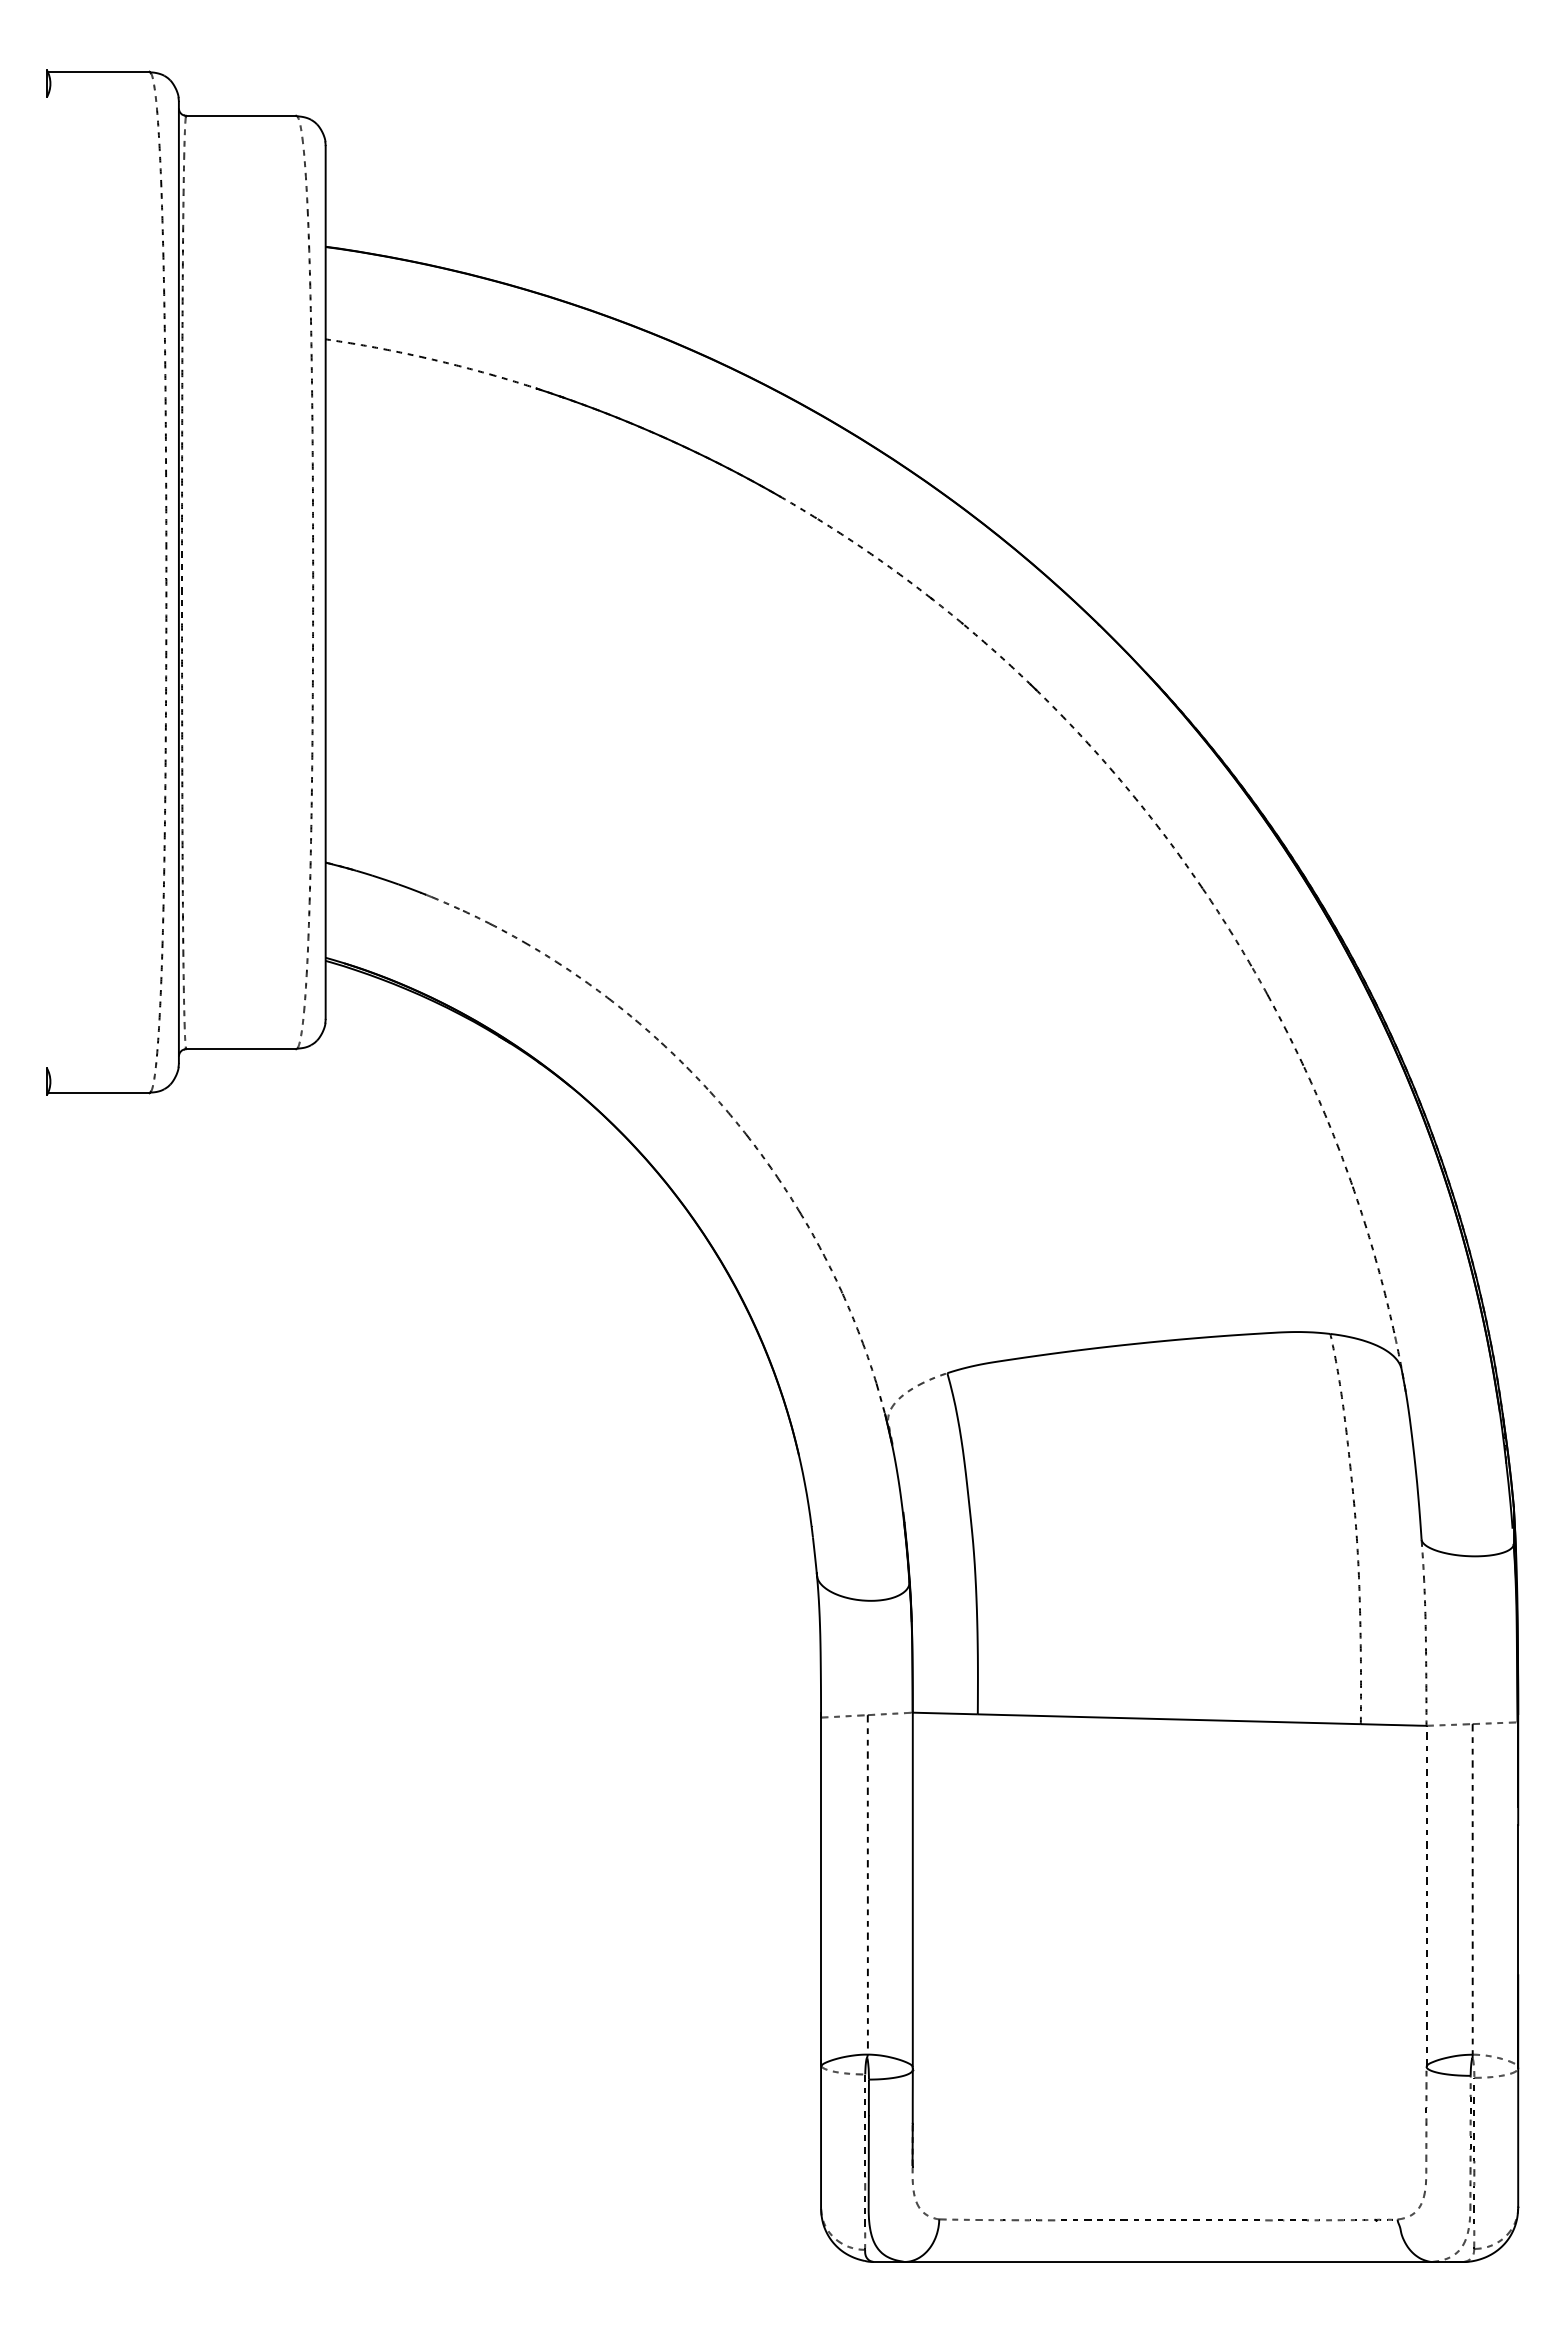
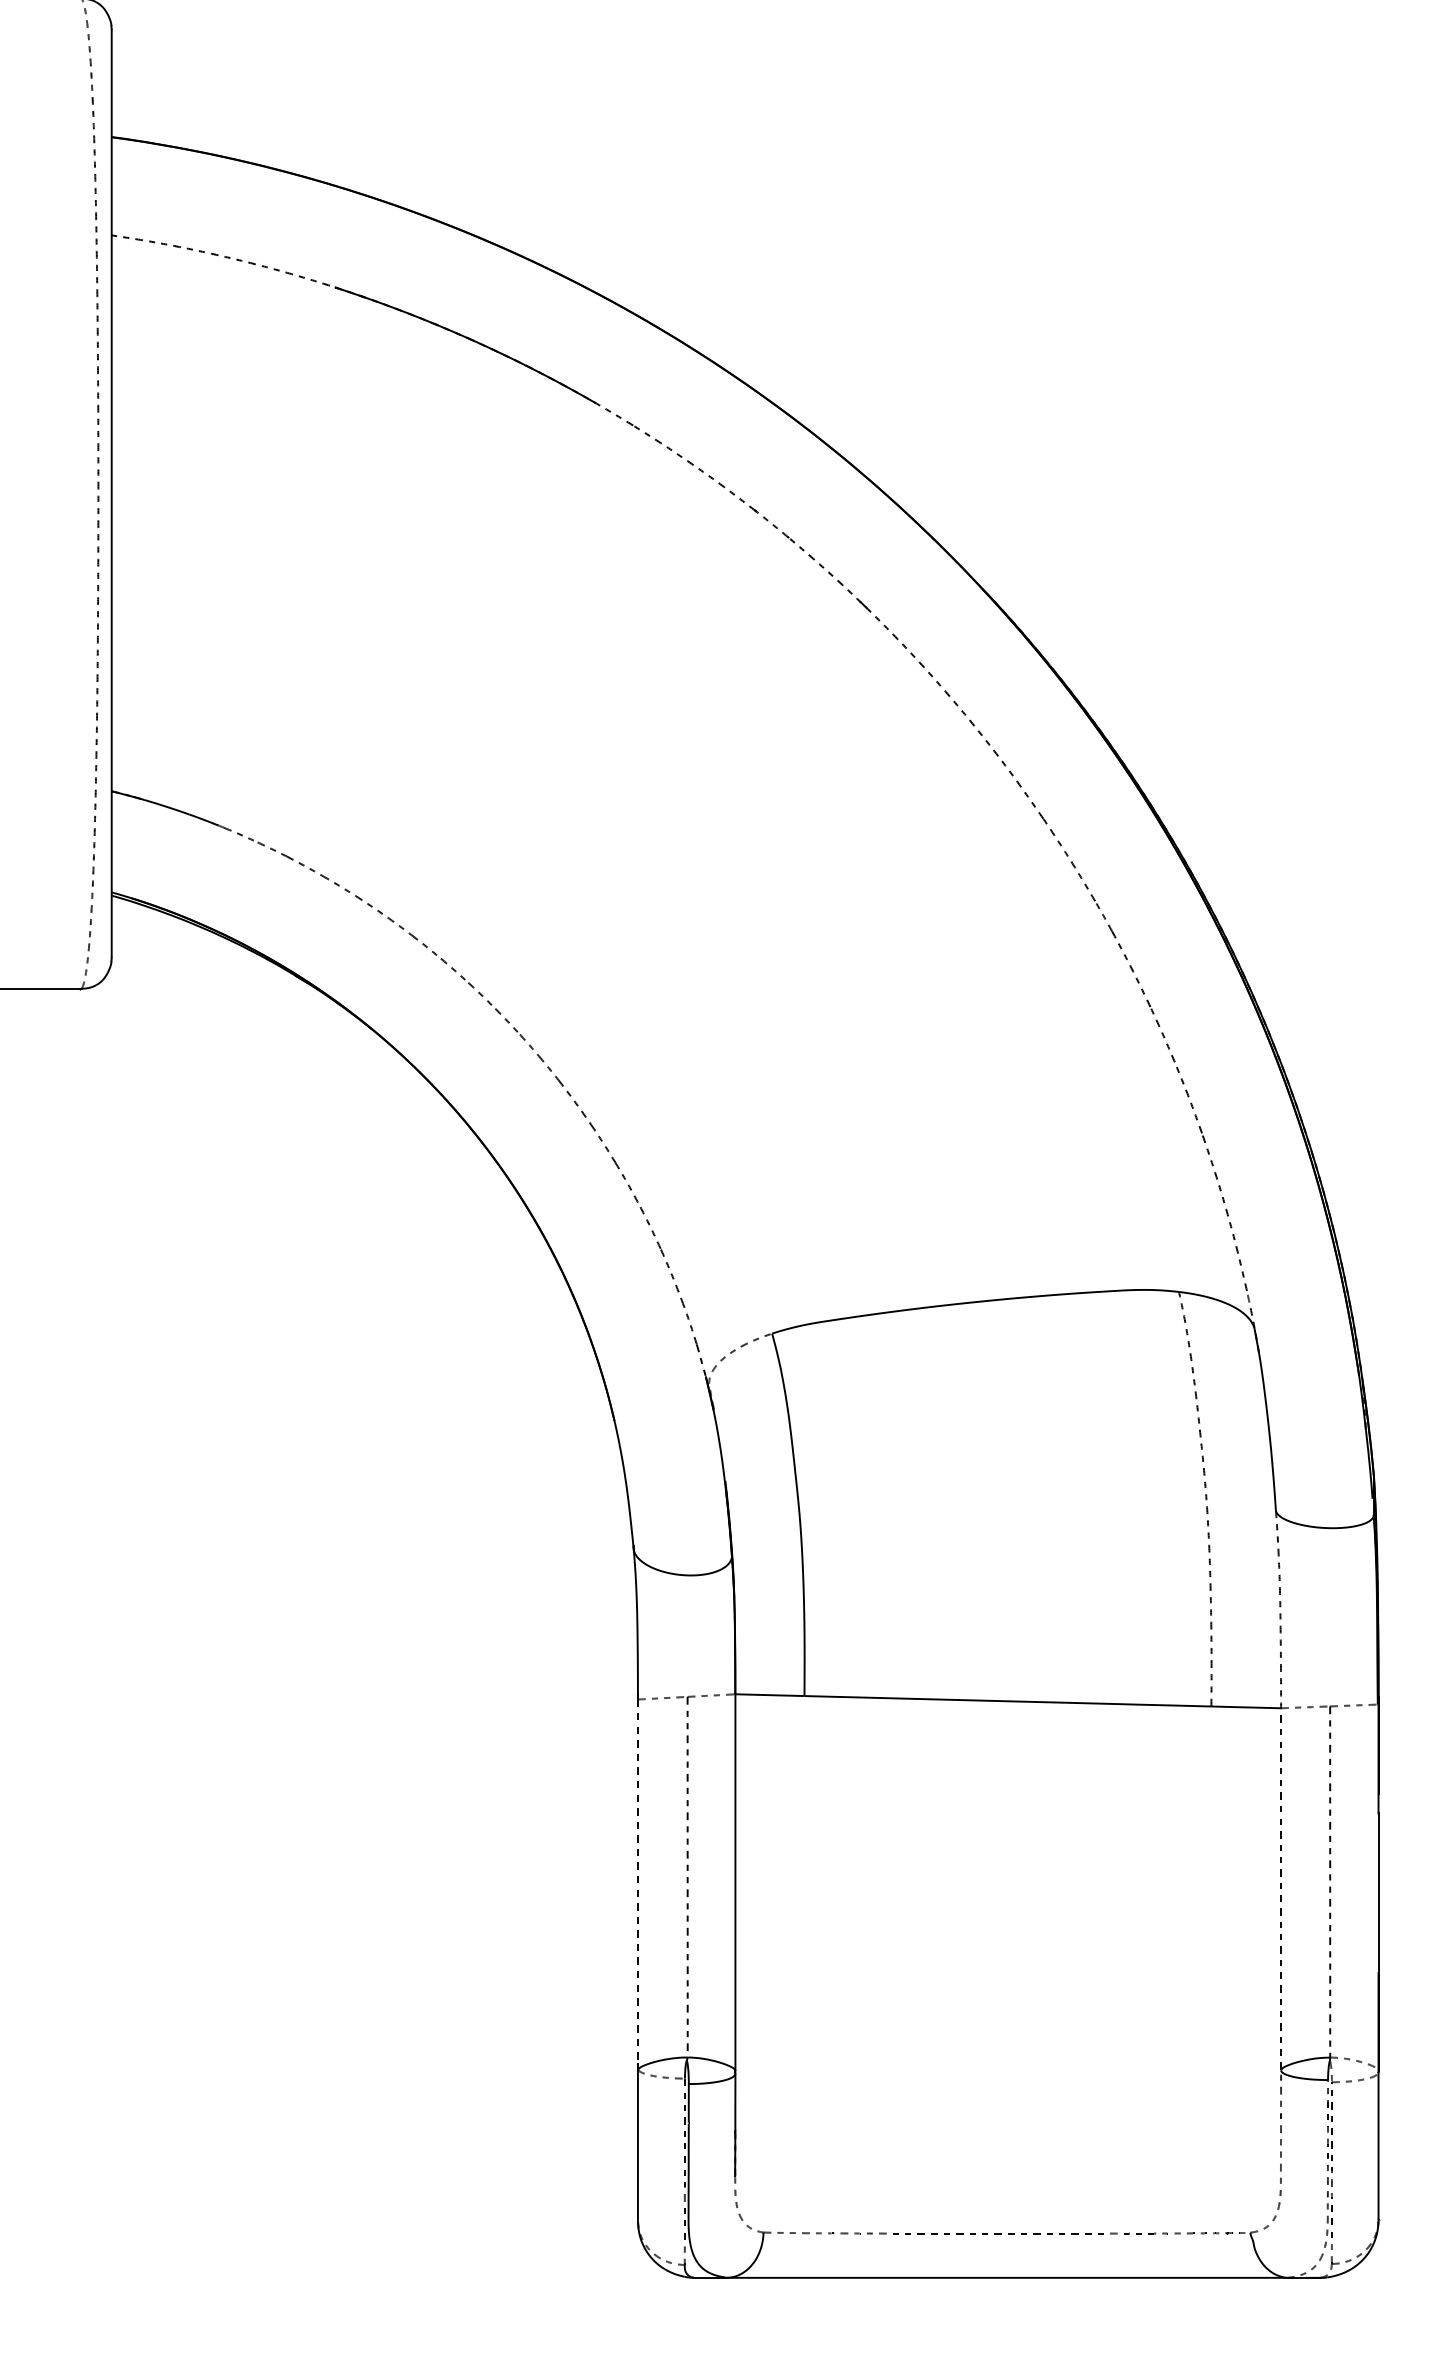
line: (821, 1889) -> (638, 1882), solid -> dashed

